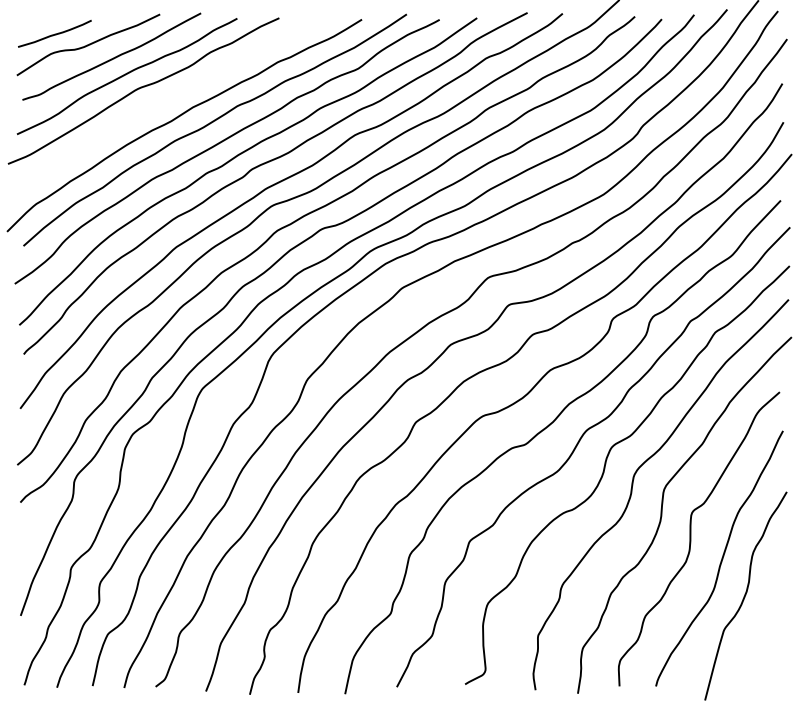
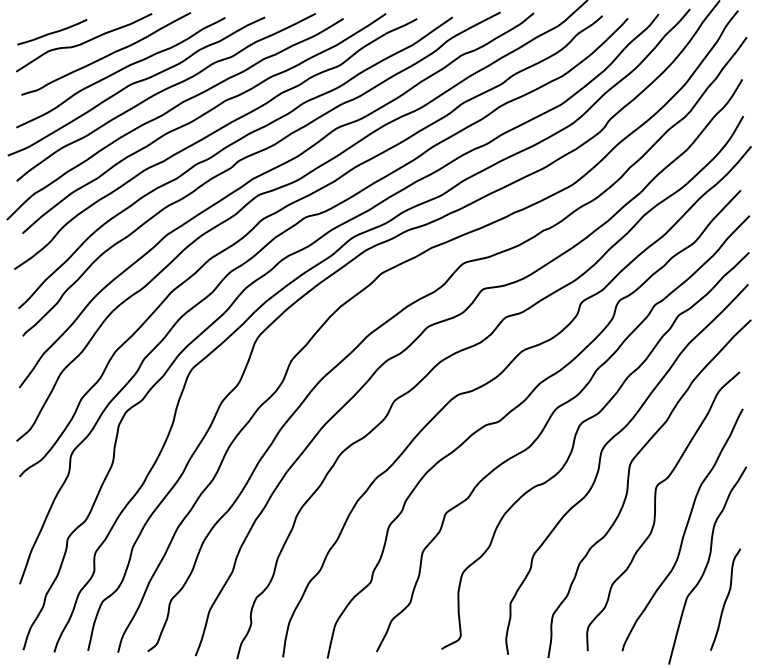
curve: (170, 97) -> (161, 92), added
curve: (764, 631) -> (725, 599), added

